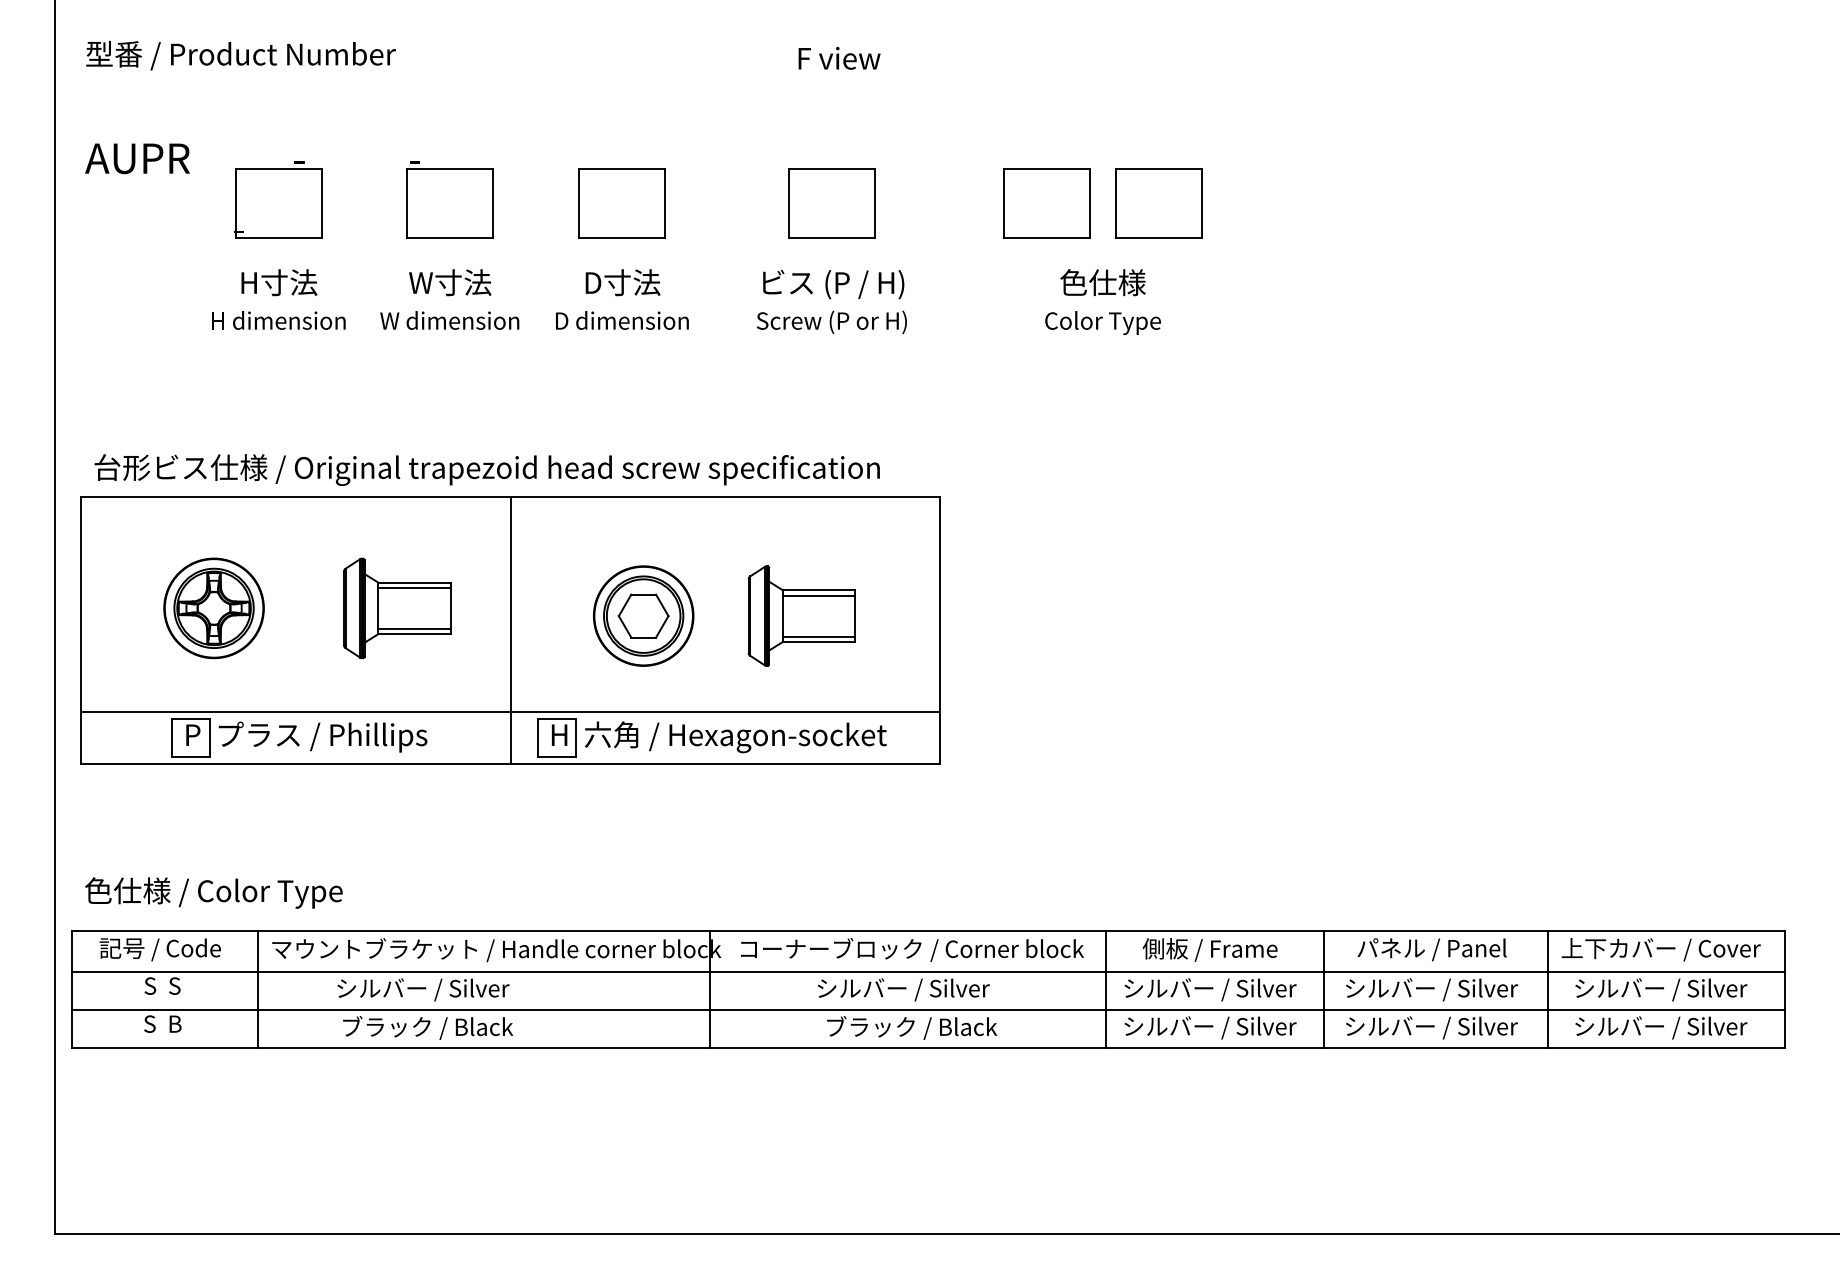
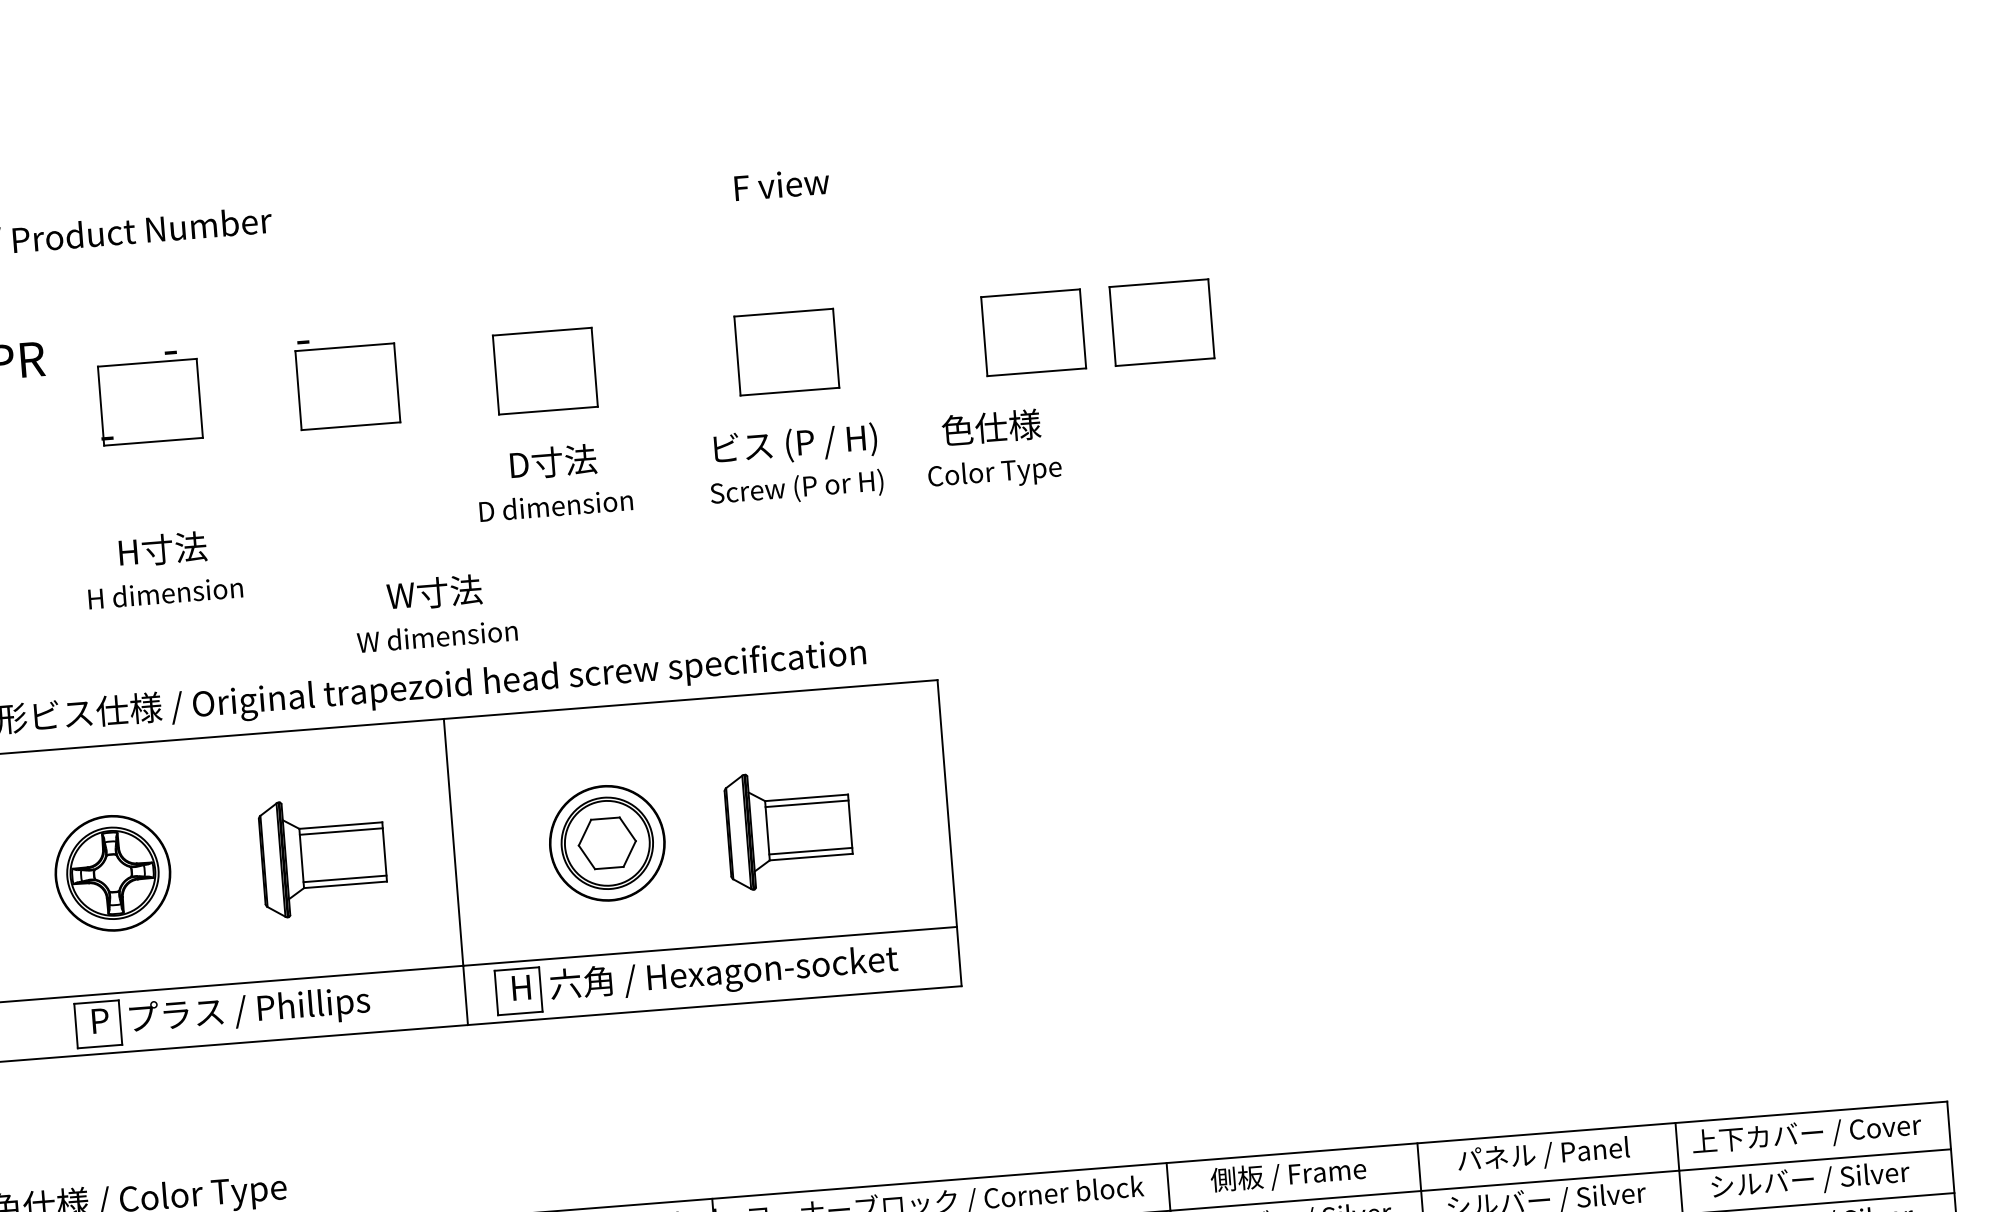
text: (278, 299) -> (163, 568), moved
text: (449, 299) -> (435, 612), moved
text: (1102, 302) -> (992, 450), moved

